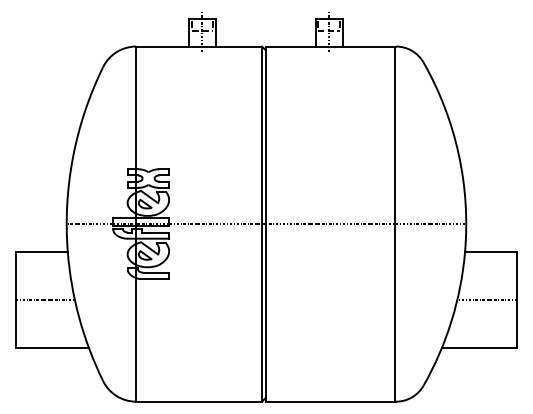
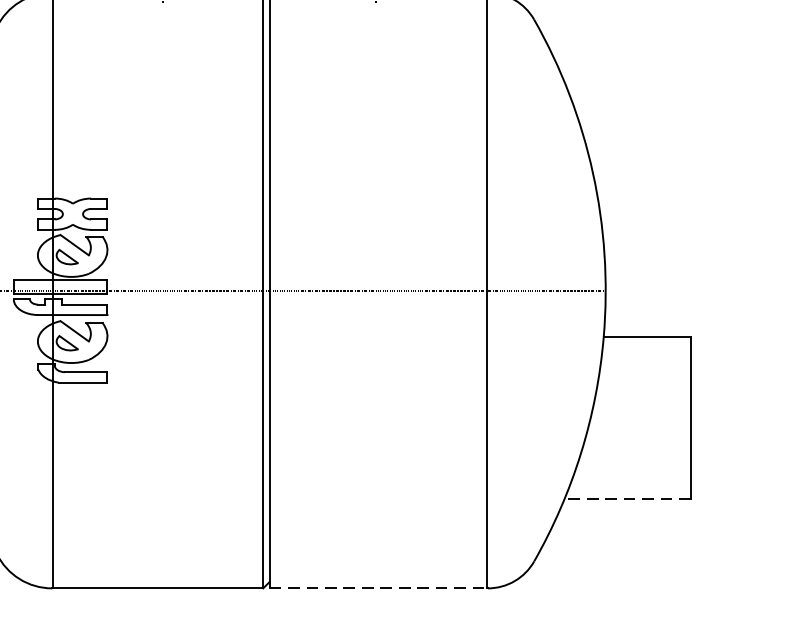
line: (487, 300) -> (641, 418), removed
line: (479, 348) -> (627, 499), solid -> dashed
line: (330, 401) -> (378, 588), solid -> dashed

